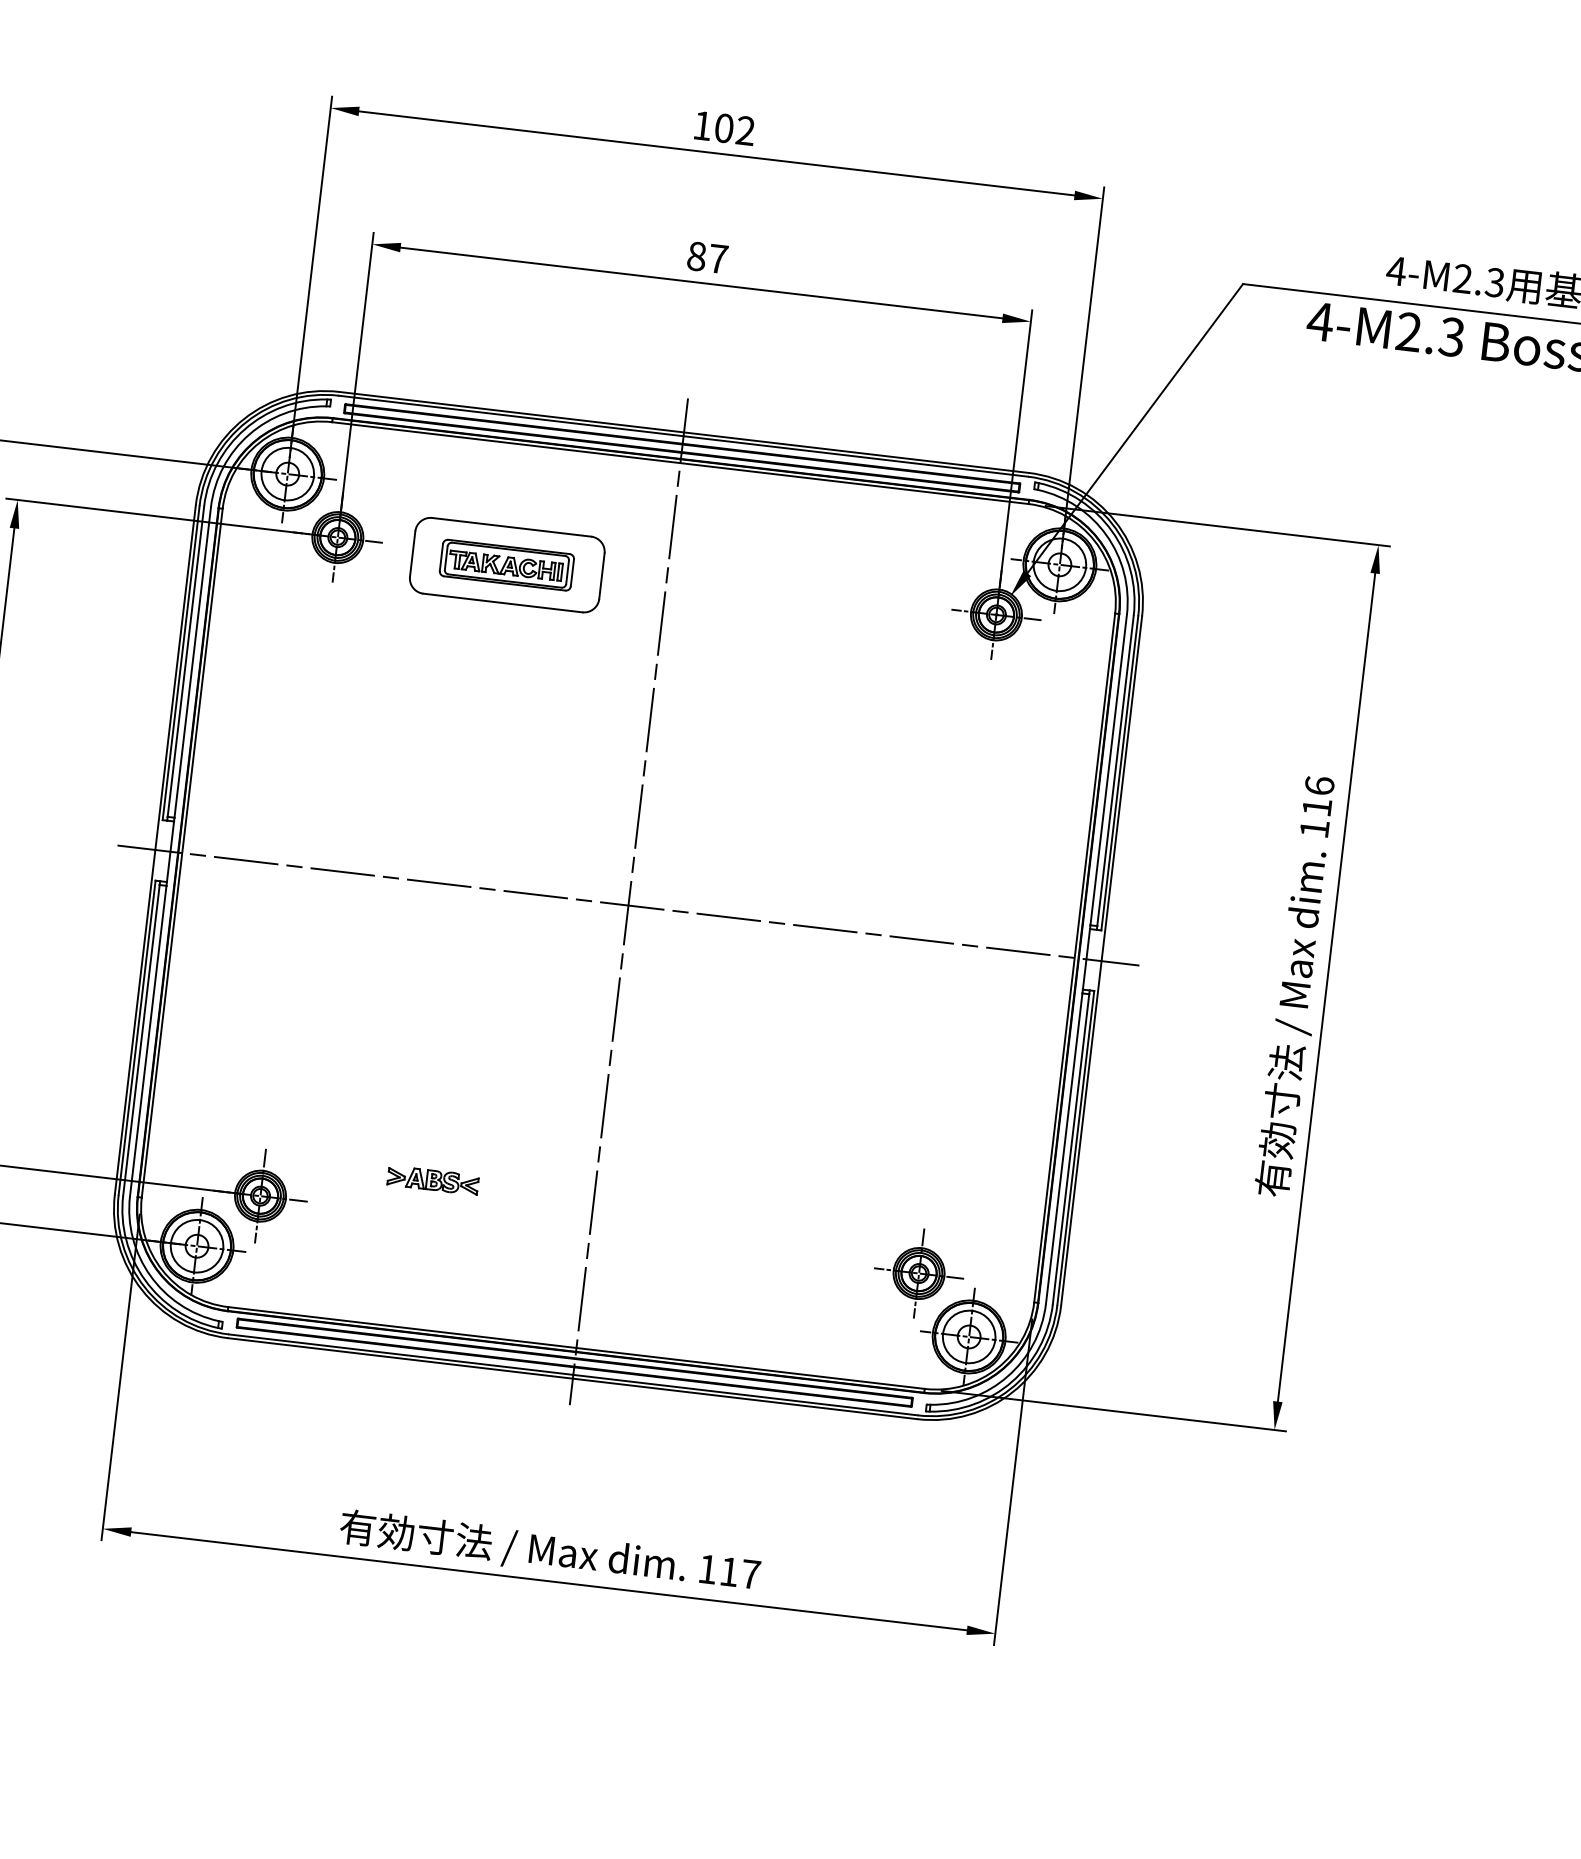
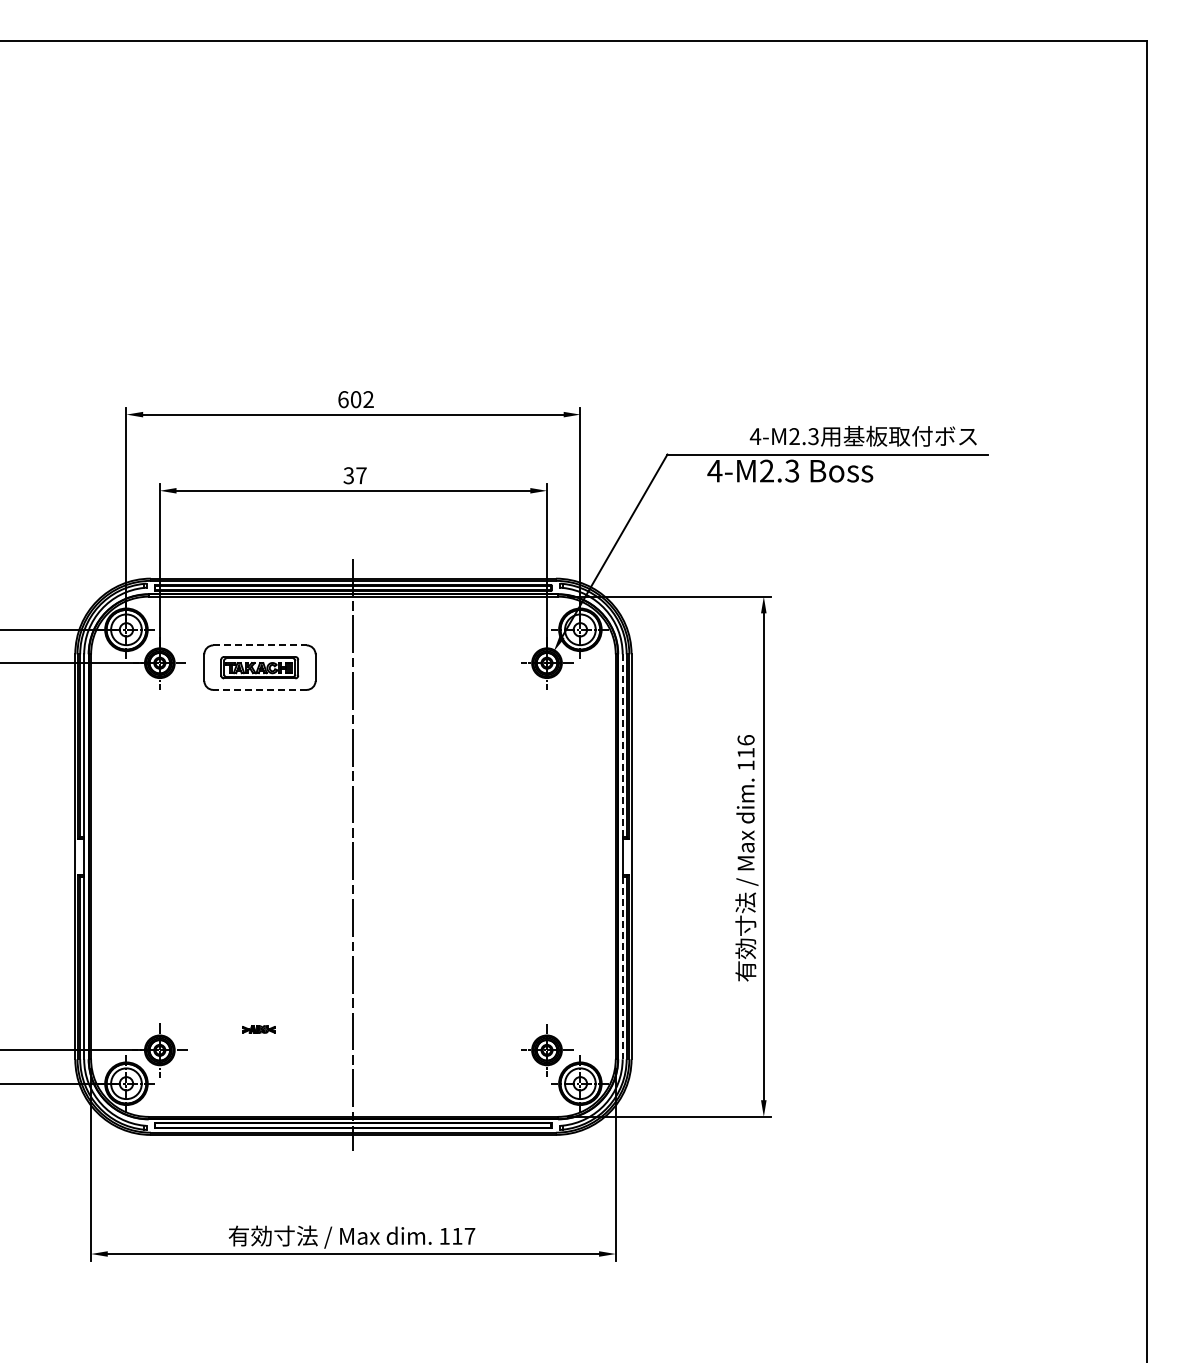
text: (702, 125) -> (343, 399), 102 -> 602
text: (696, 255) -> (348, 475), 87 -> 37
line: (510, 527) -> (259, 645), solid -> dashed
line: (502, 602) -> (259, 689), solid -> dashed
line: (1108, 771) -> (622, 746), solid -> dashed
line: (628, 905) -> (353, 856), removed
line: (1063, 1149) -> (622, 968), solid -> dashed
part: (432, 1180) -> (258, 1029), size x0.6

